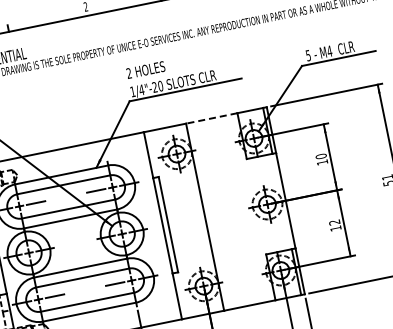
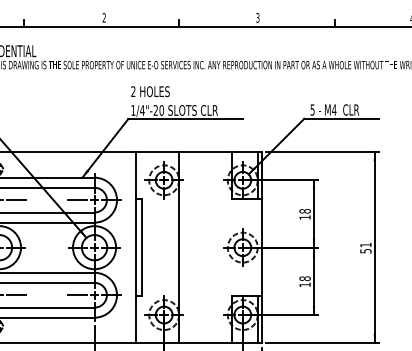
line: (210, 118) -> (204, 152), dashed -> solid
text: (320, 156) -> (304, 211), 10 -> 18
text: (334, 222) -> (304, 278), 12 -> 18

